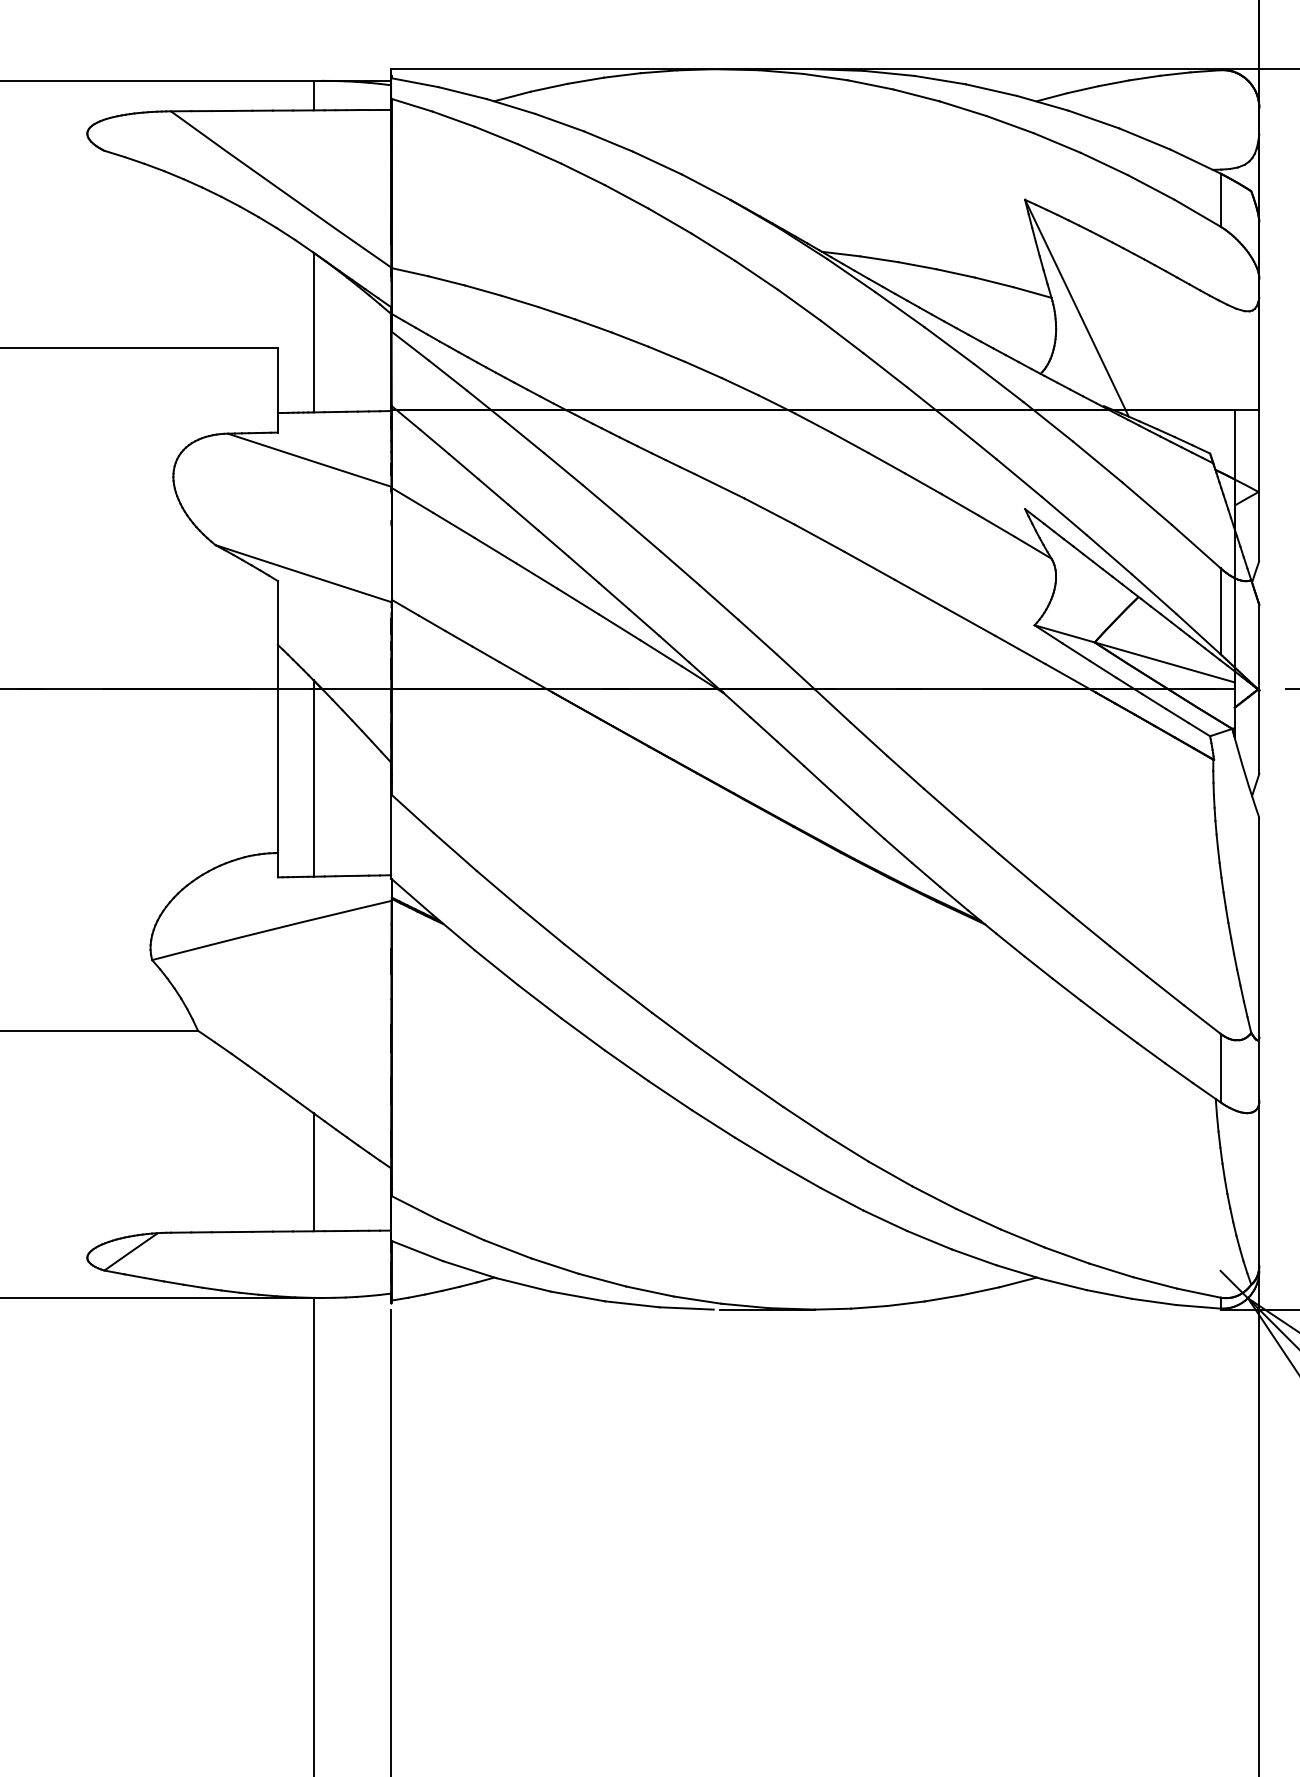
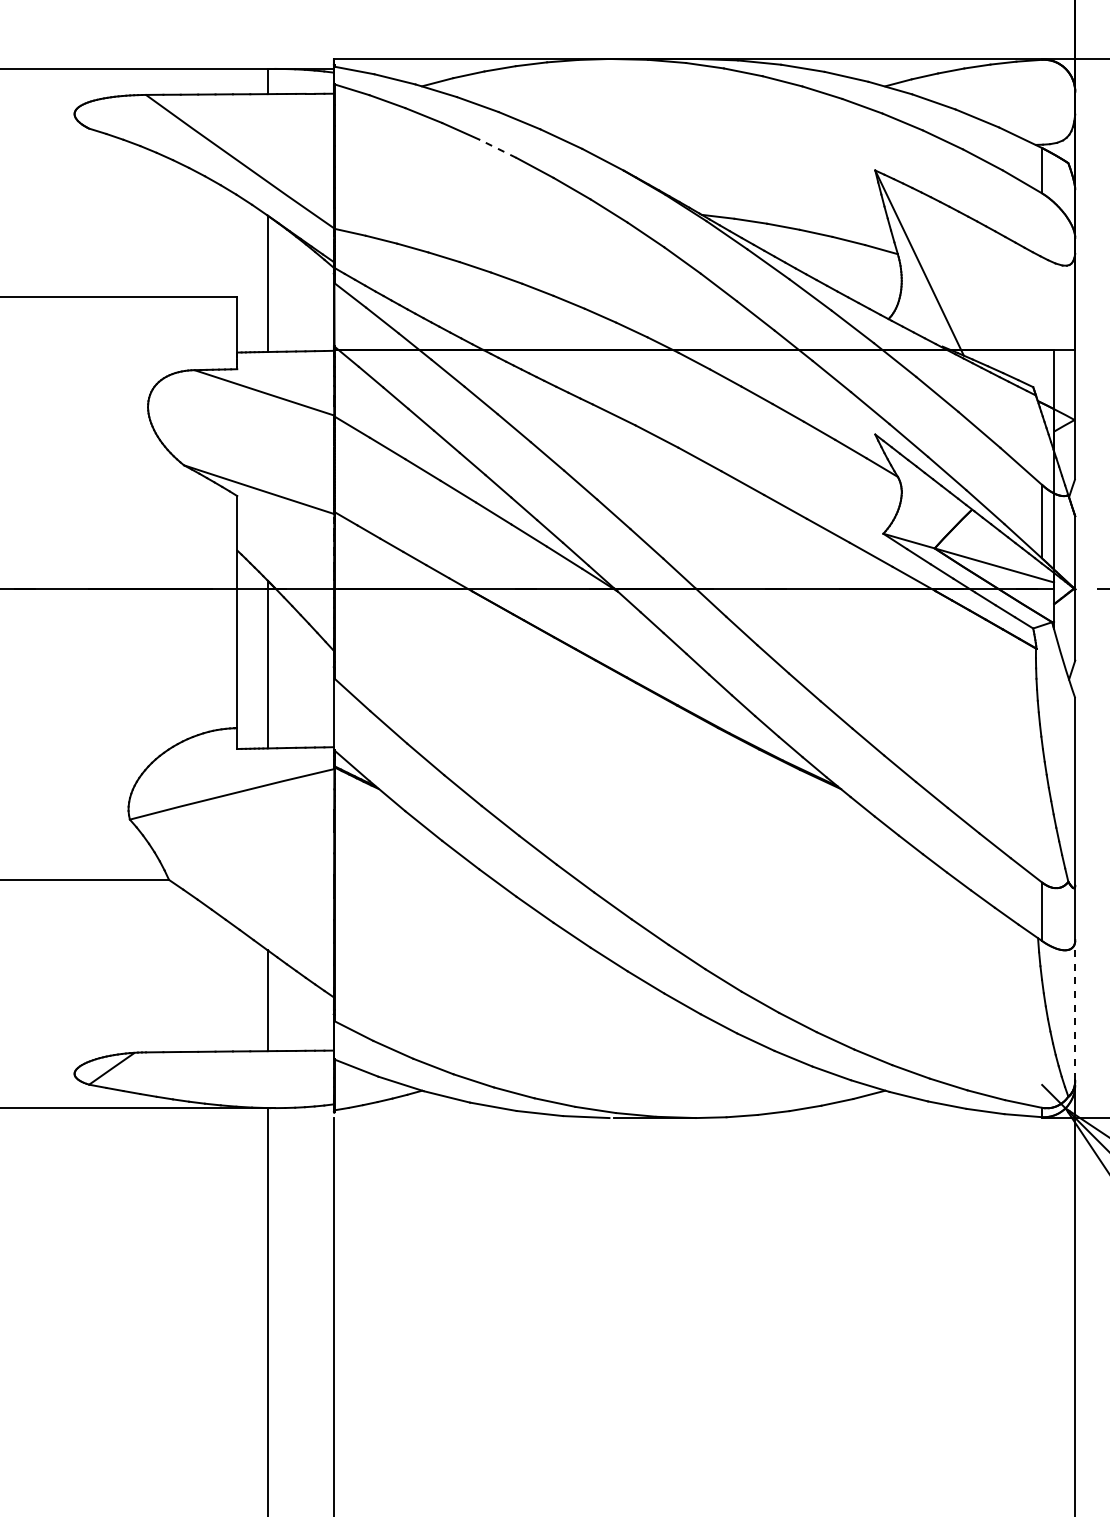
line: (582, 174) -> (497, 148), solid -> dashed
line: (1259, 1182) -> (1075, 1009), solid -> dashed

